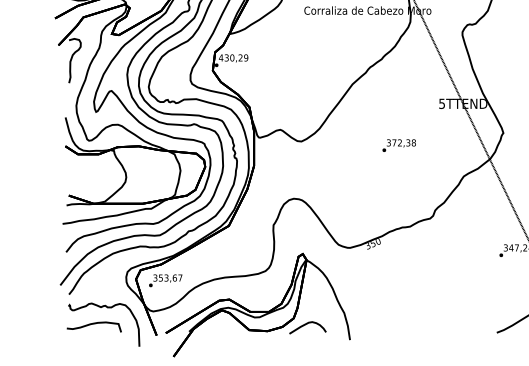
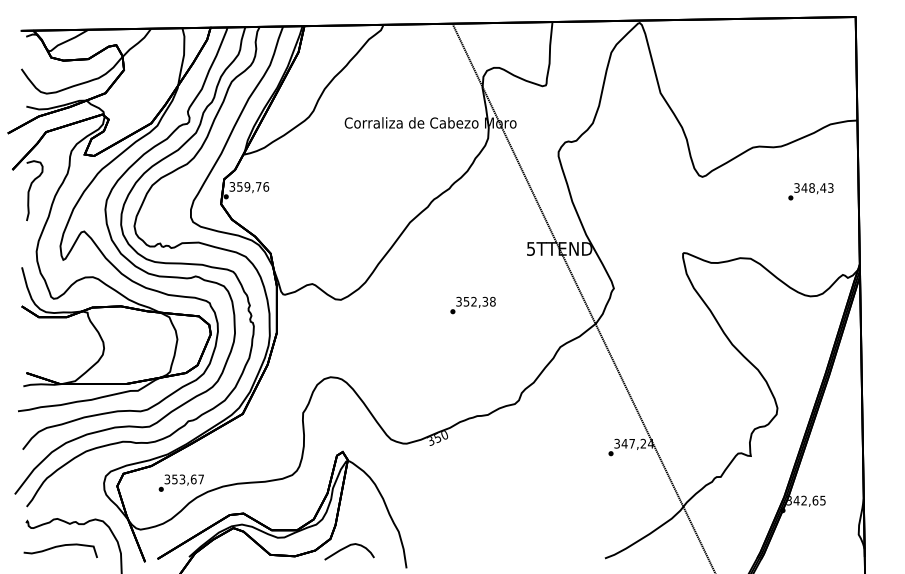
text: (233, 57) -> (249, 186), 430,29 -> 359,76
text: (394, 142) -> (466, 301), 372,38 -> 352,38
text: (165, 280) -> (180, 482), moved

